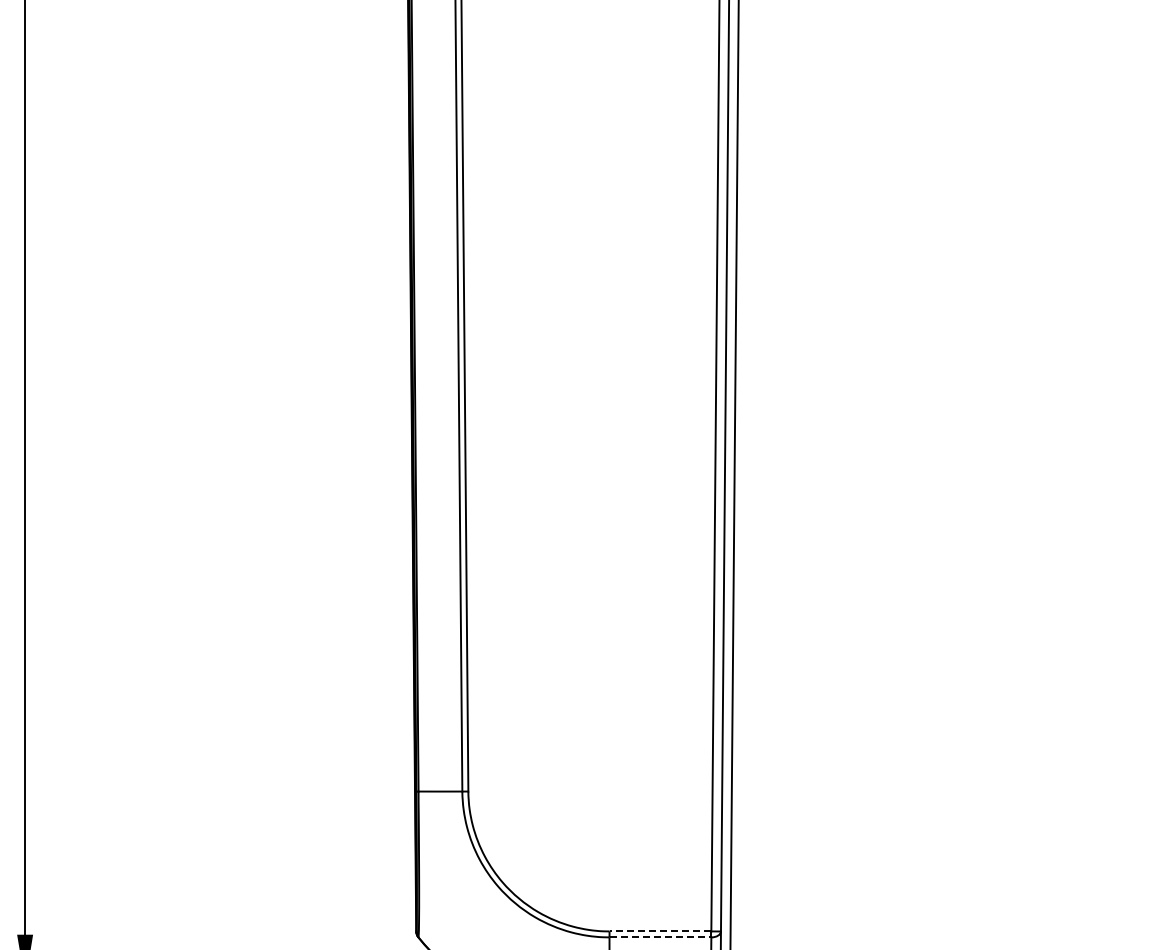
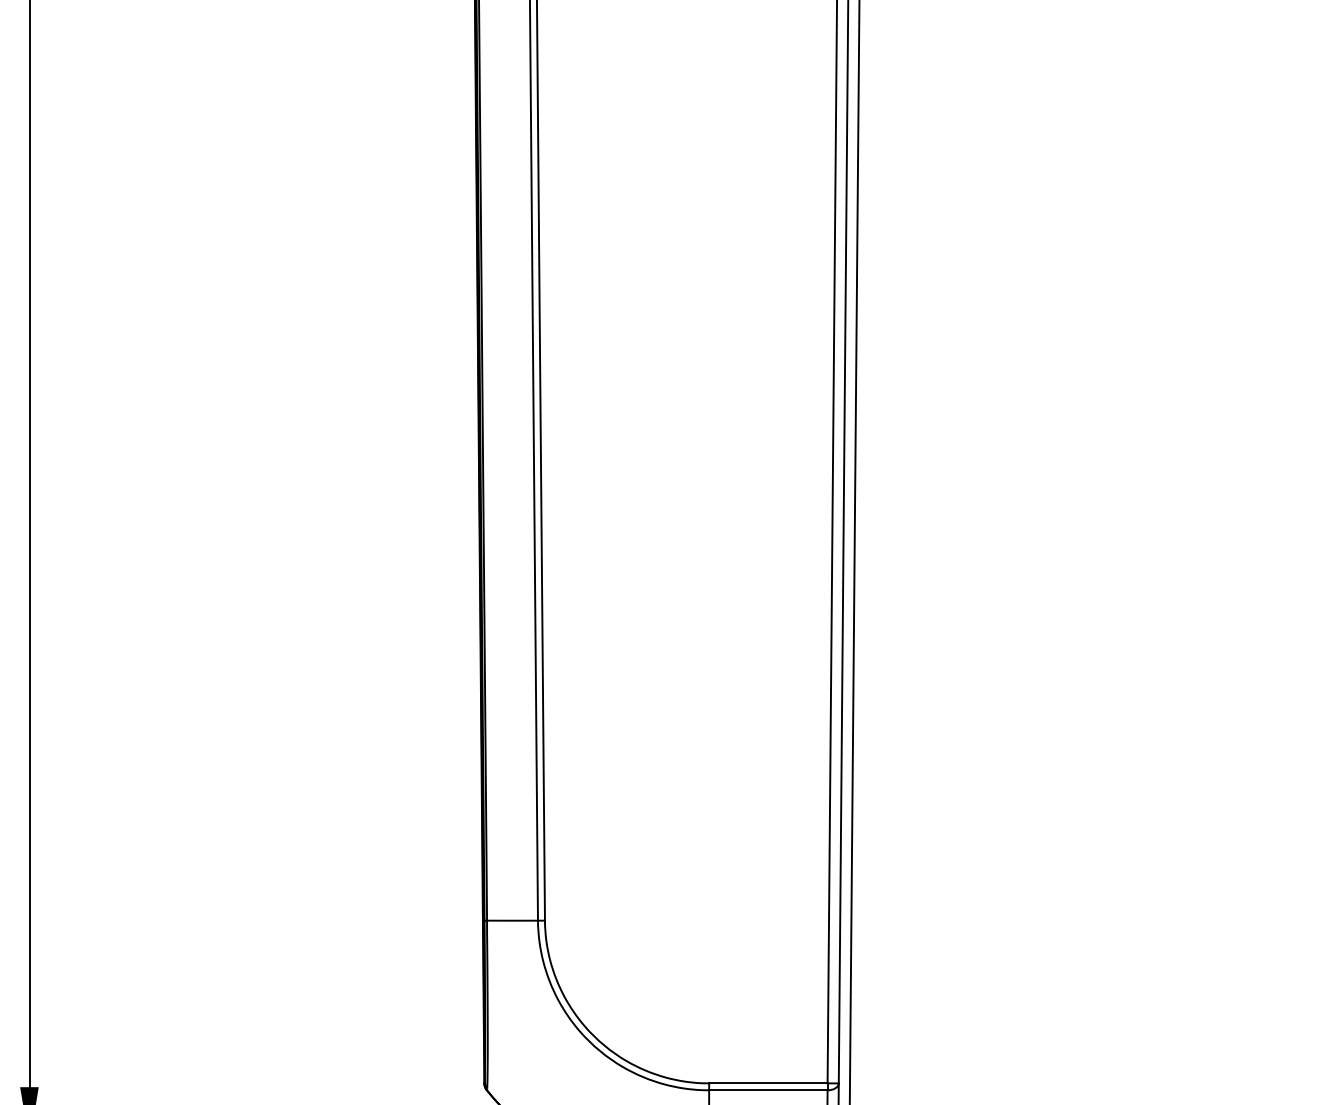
line: (660, 931) -> (768, 1083), dashed -> solid
line: (660, 937) -> (768, 1090), dashed -> solid

